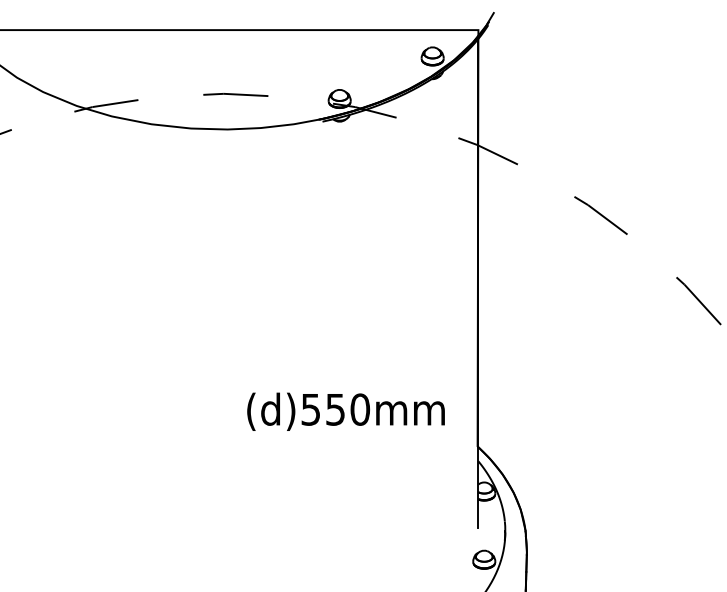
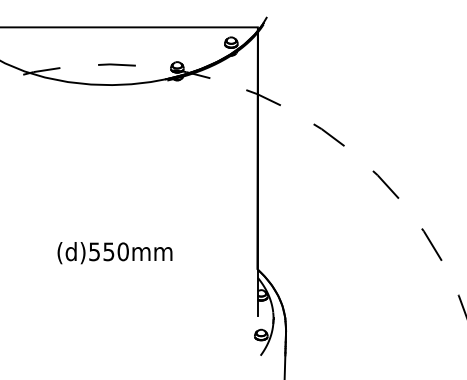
text: (345, 412) -> (114, 253), moved

